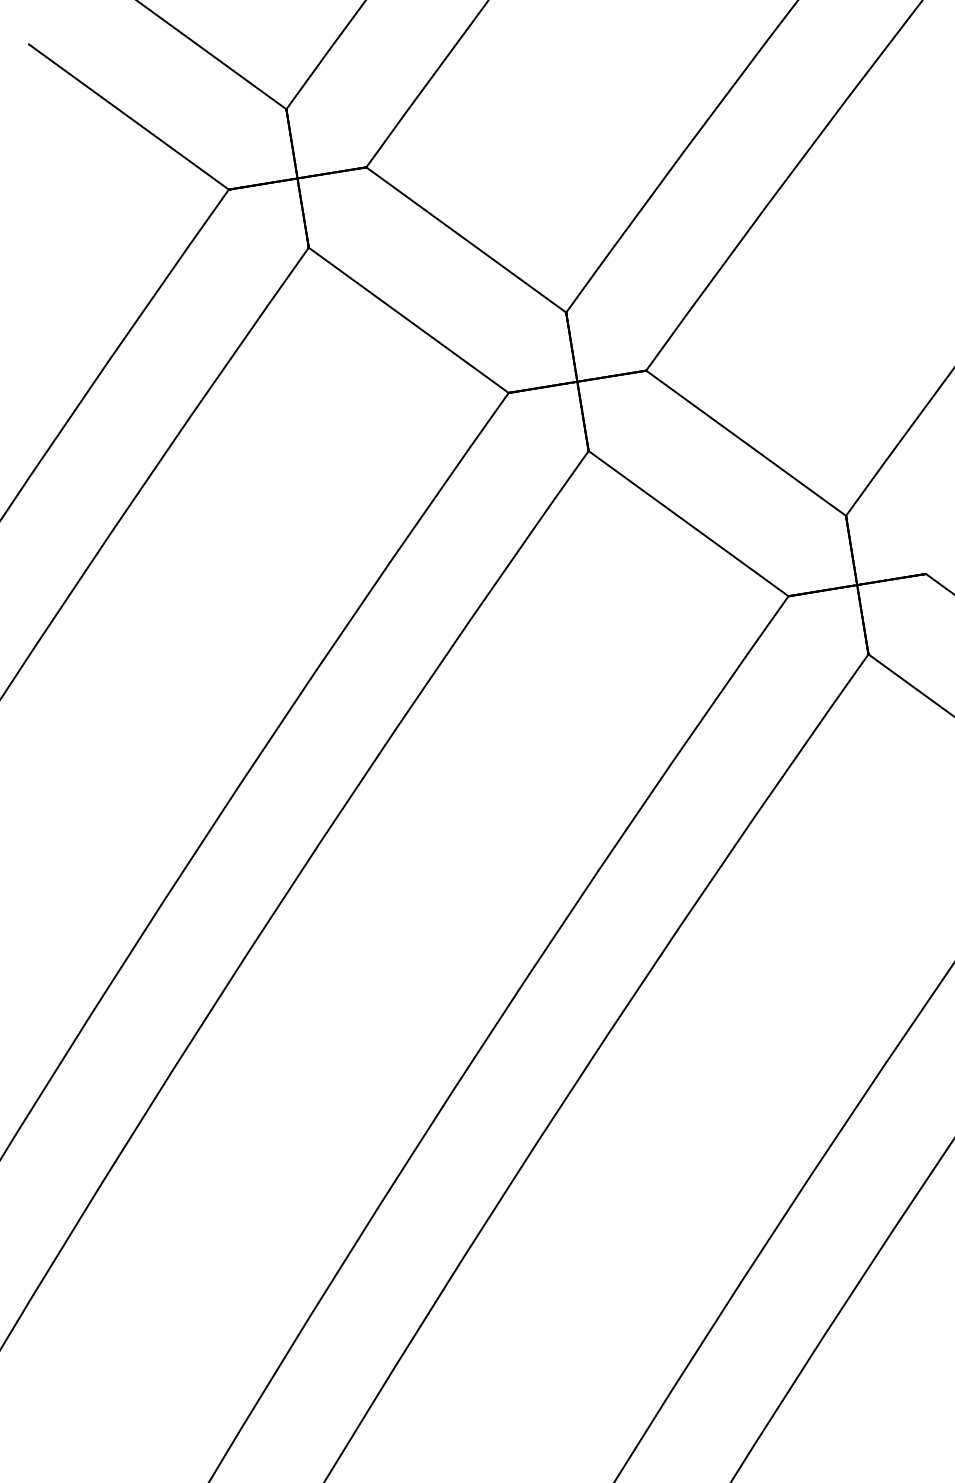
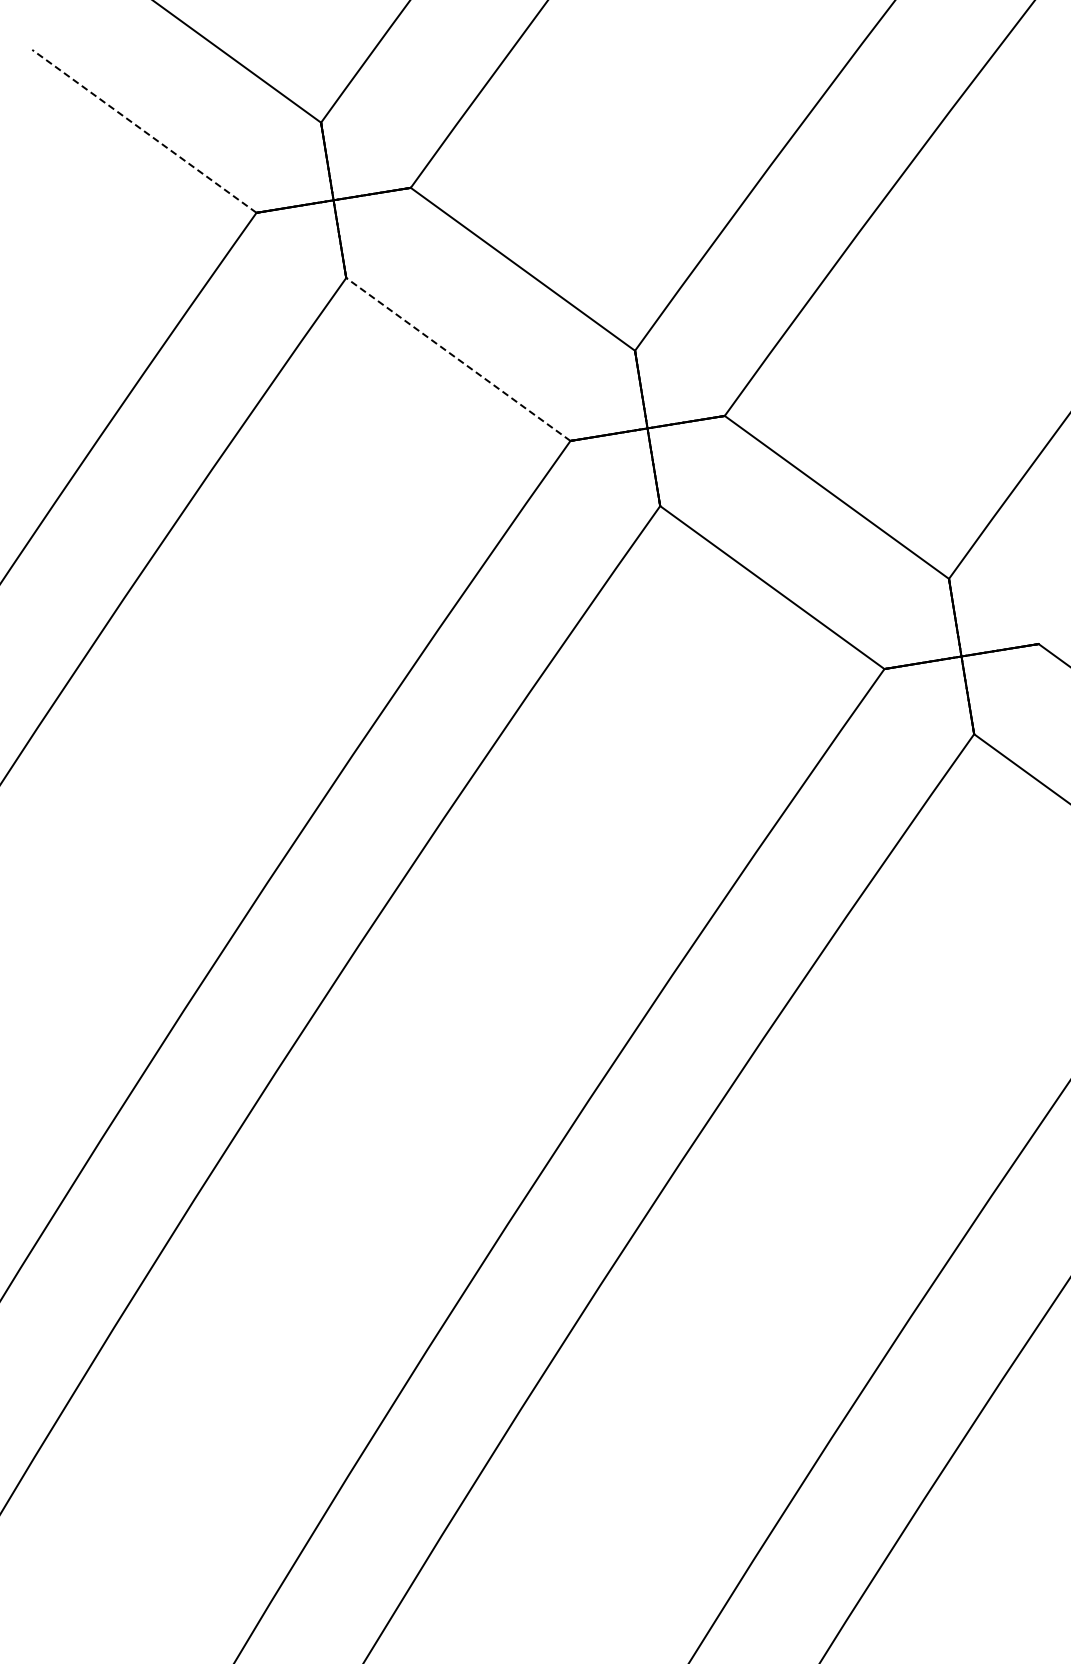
line: (129, 117) -> (144, 131), solid -> dashed
line: (408, 320) -> (458, 359), solid -> dashed

